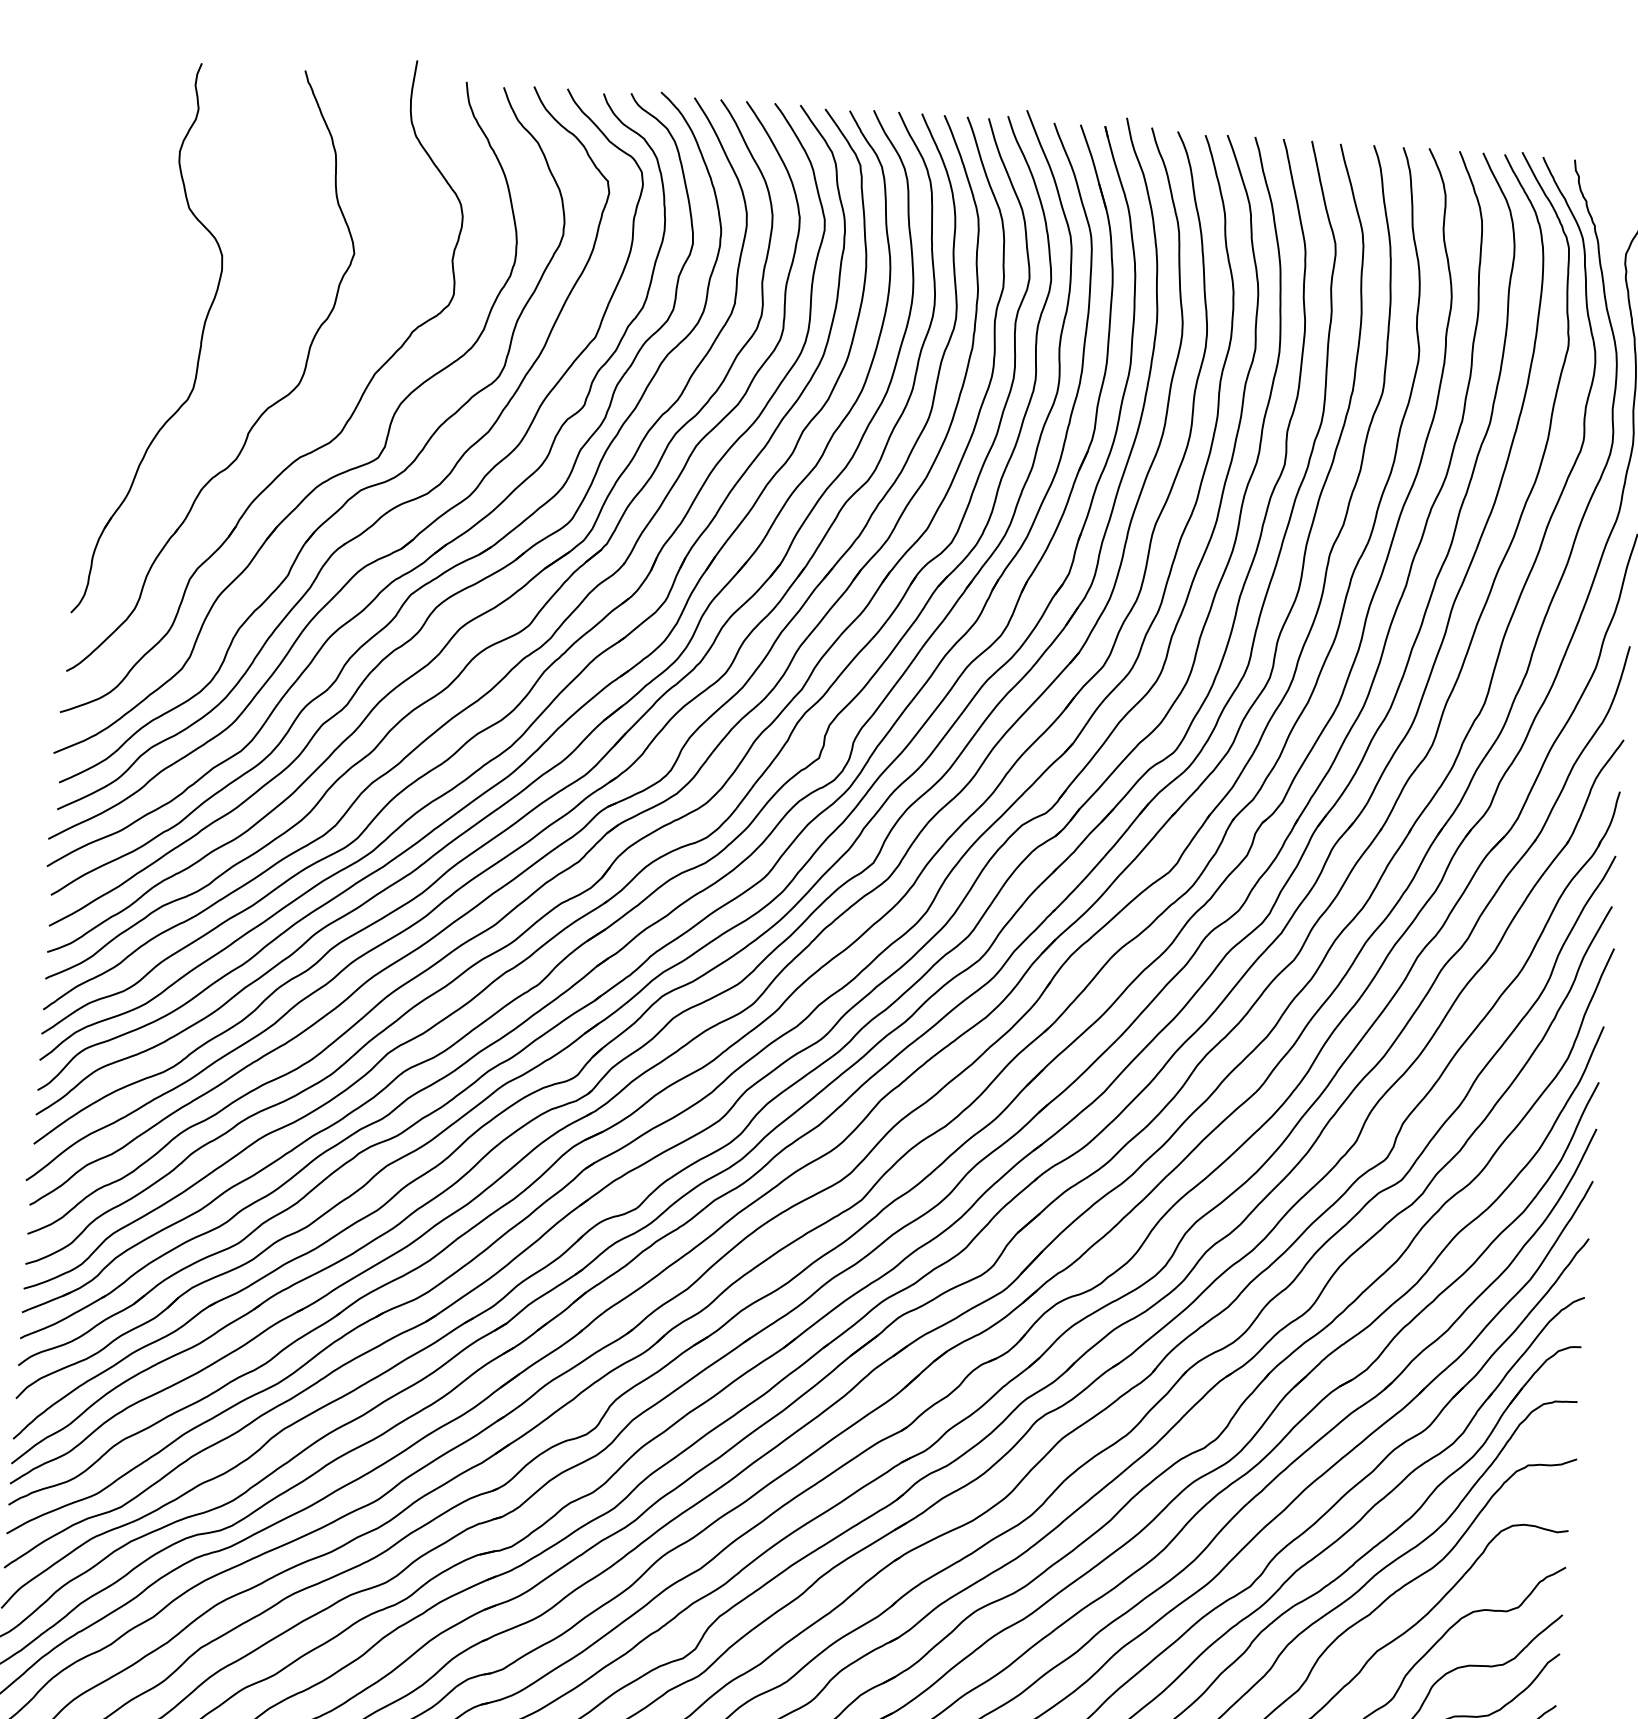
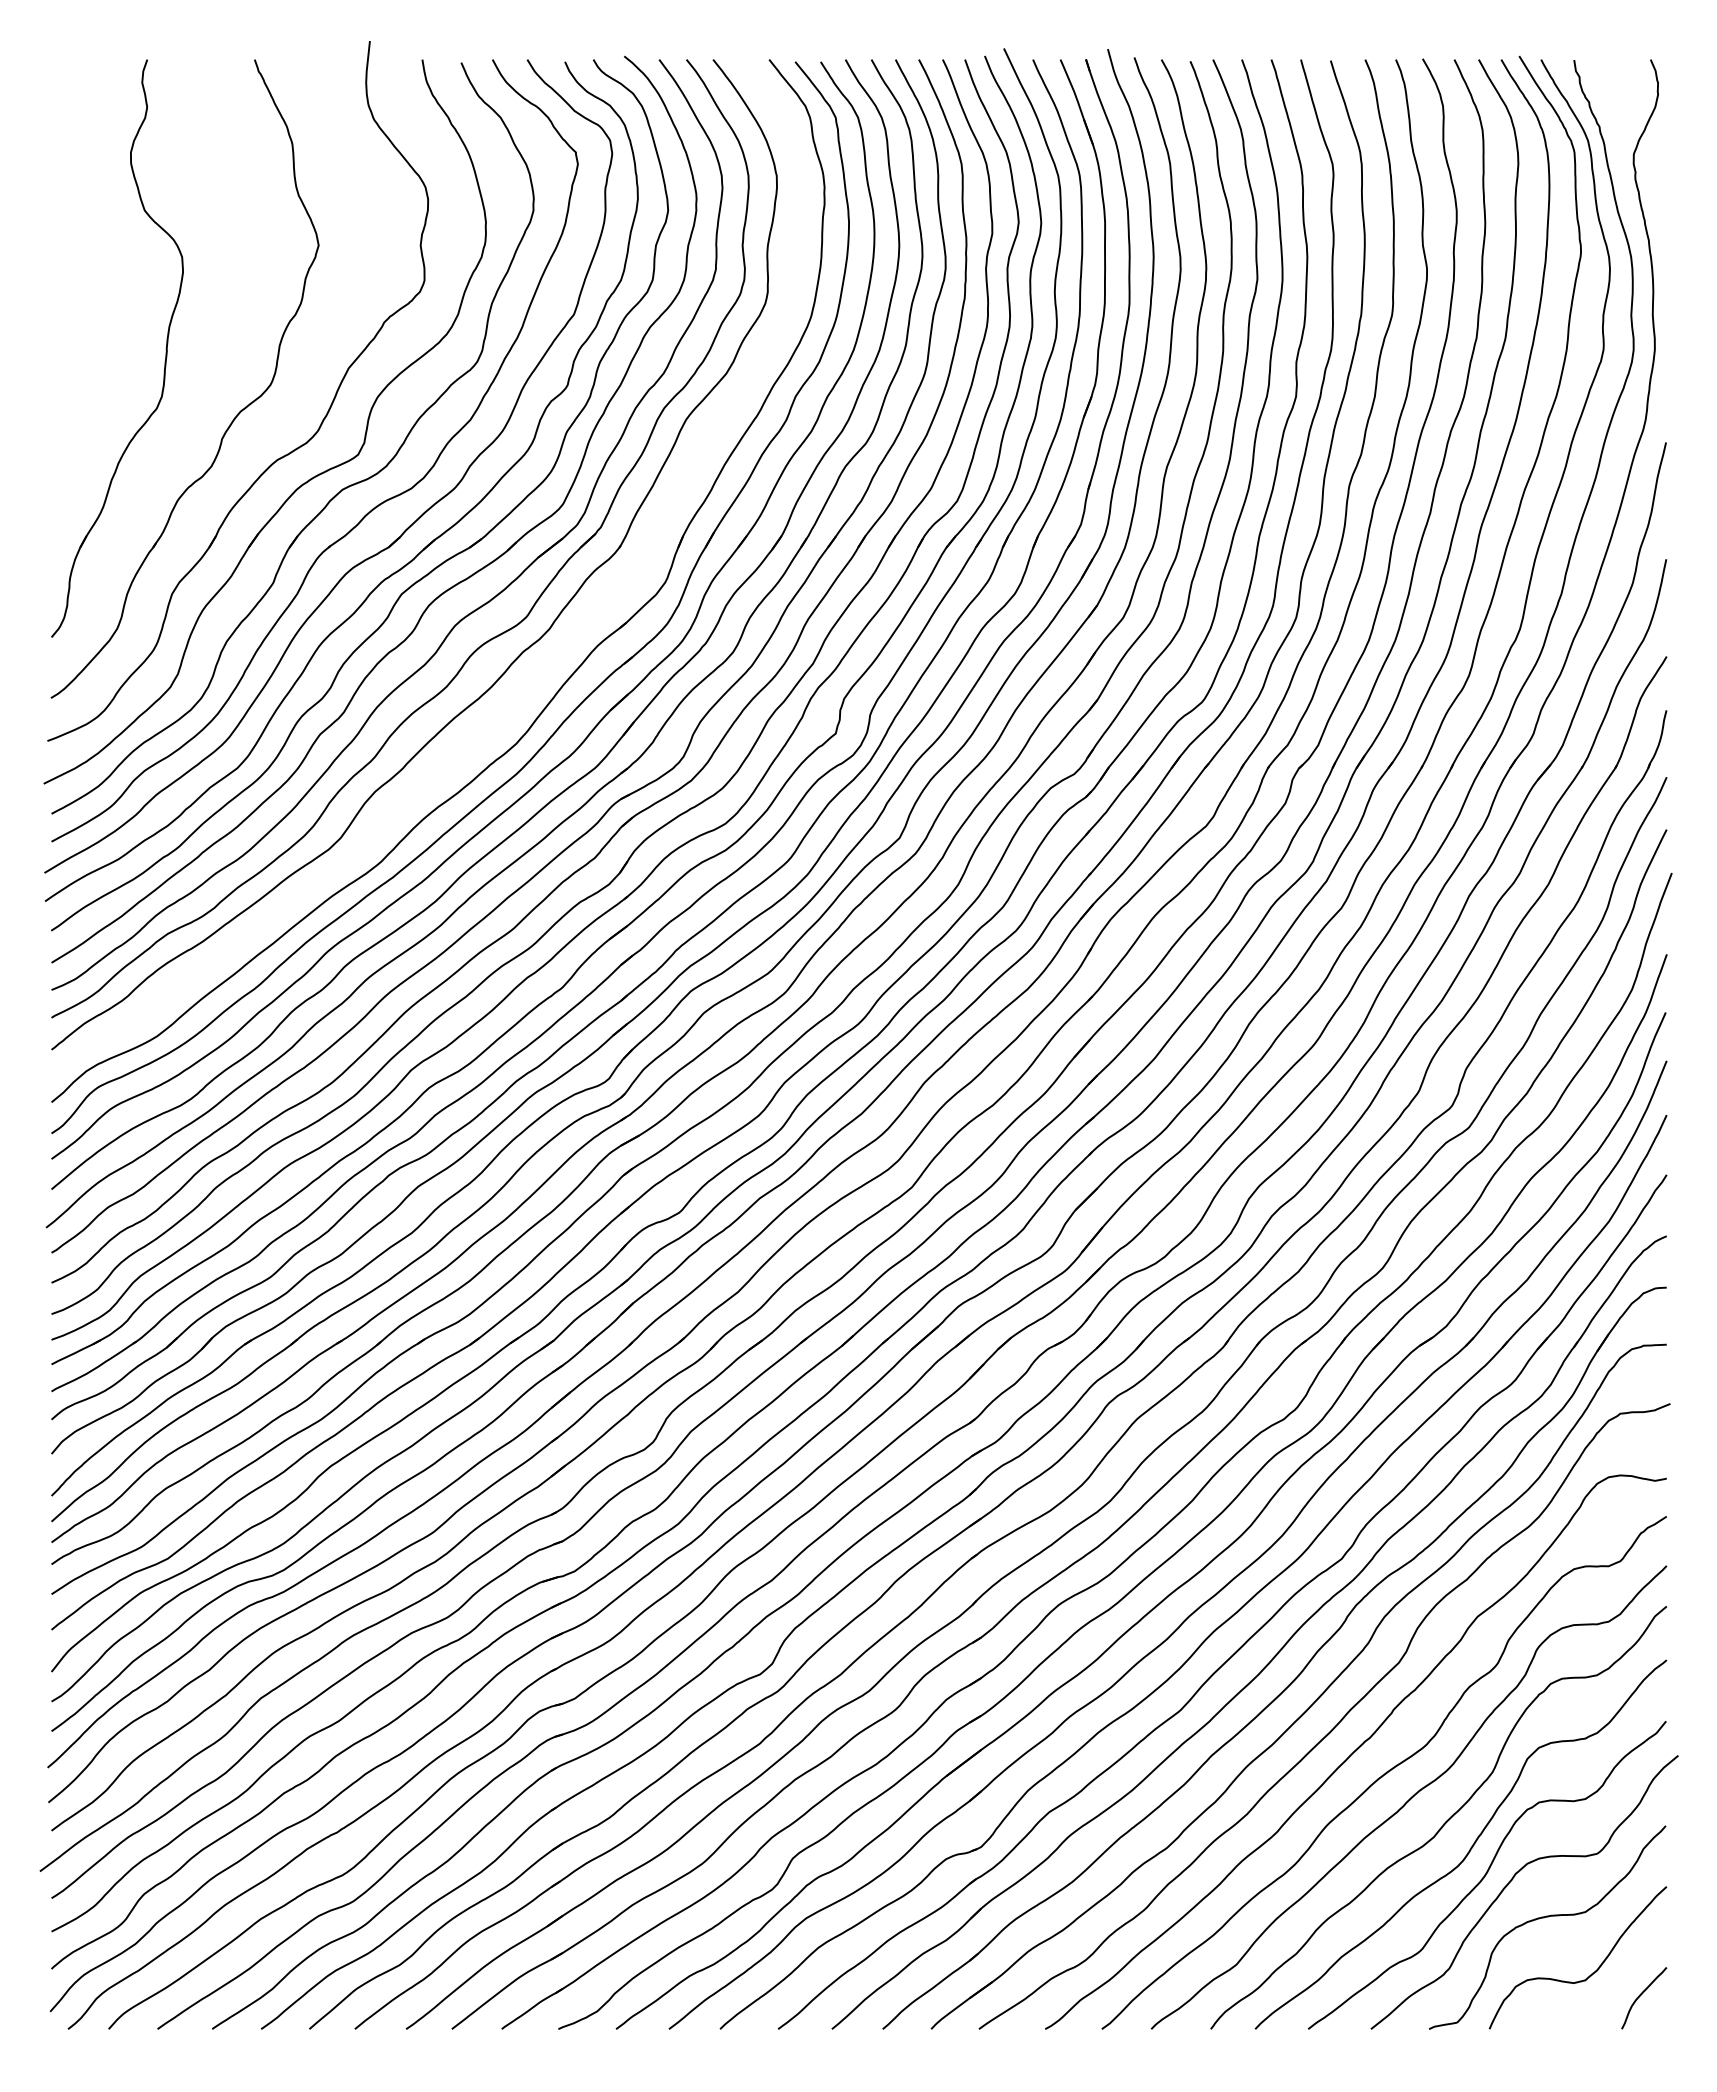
part: (543, 671) -> (544, 663), removed

